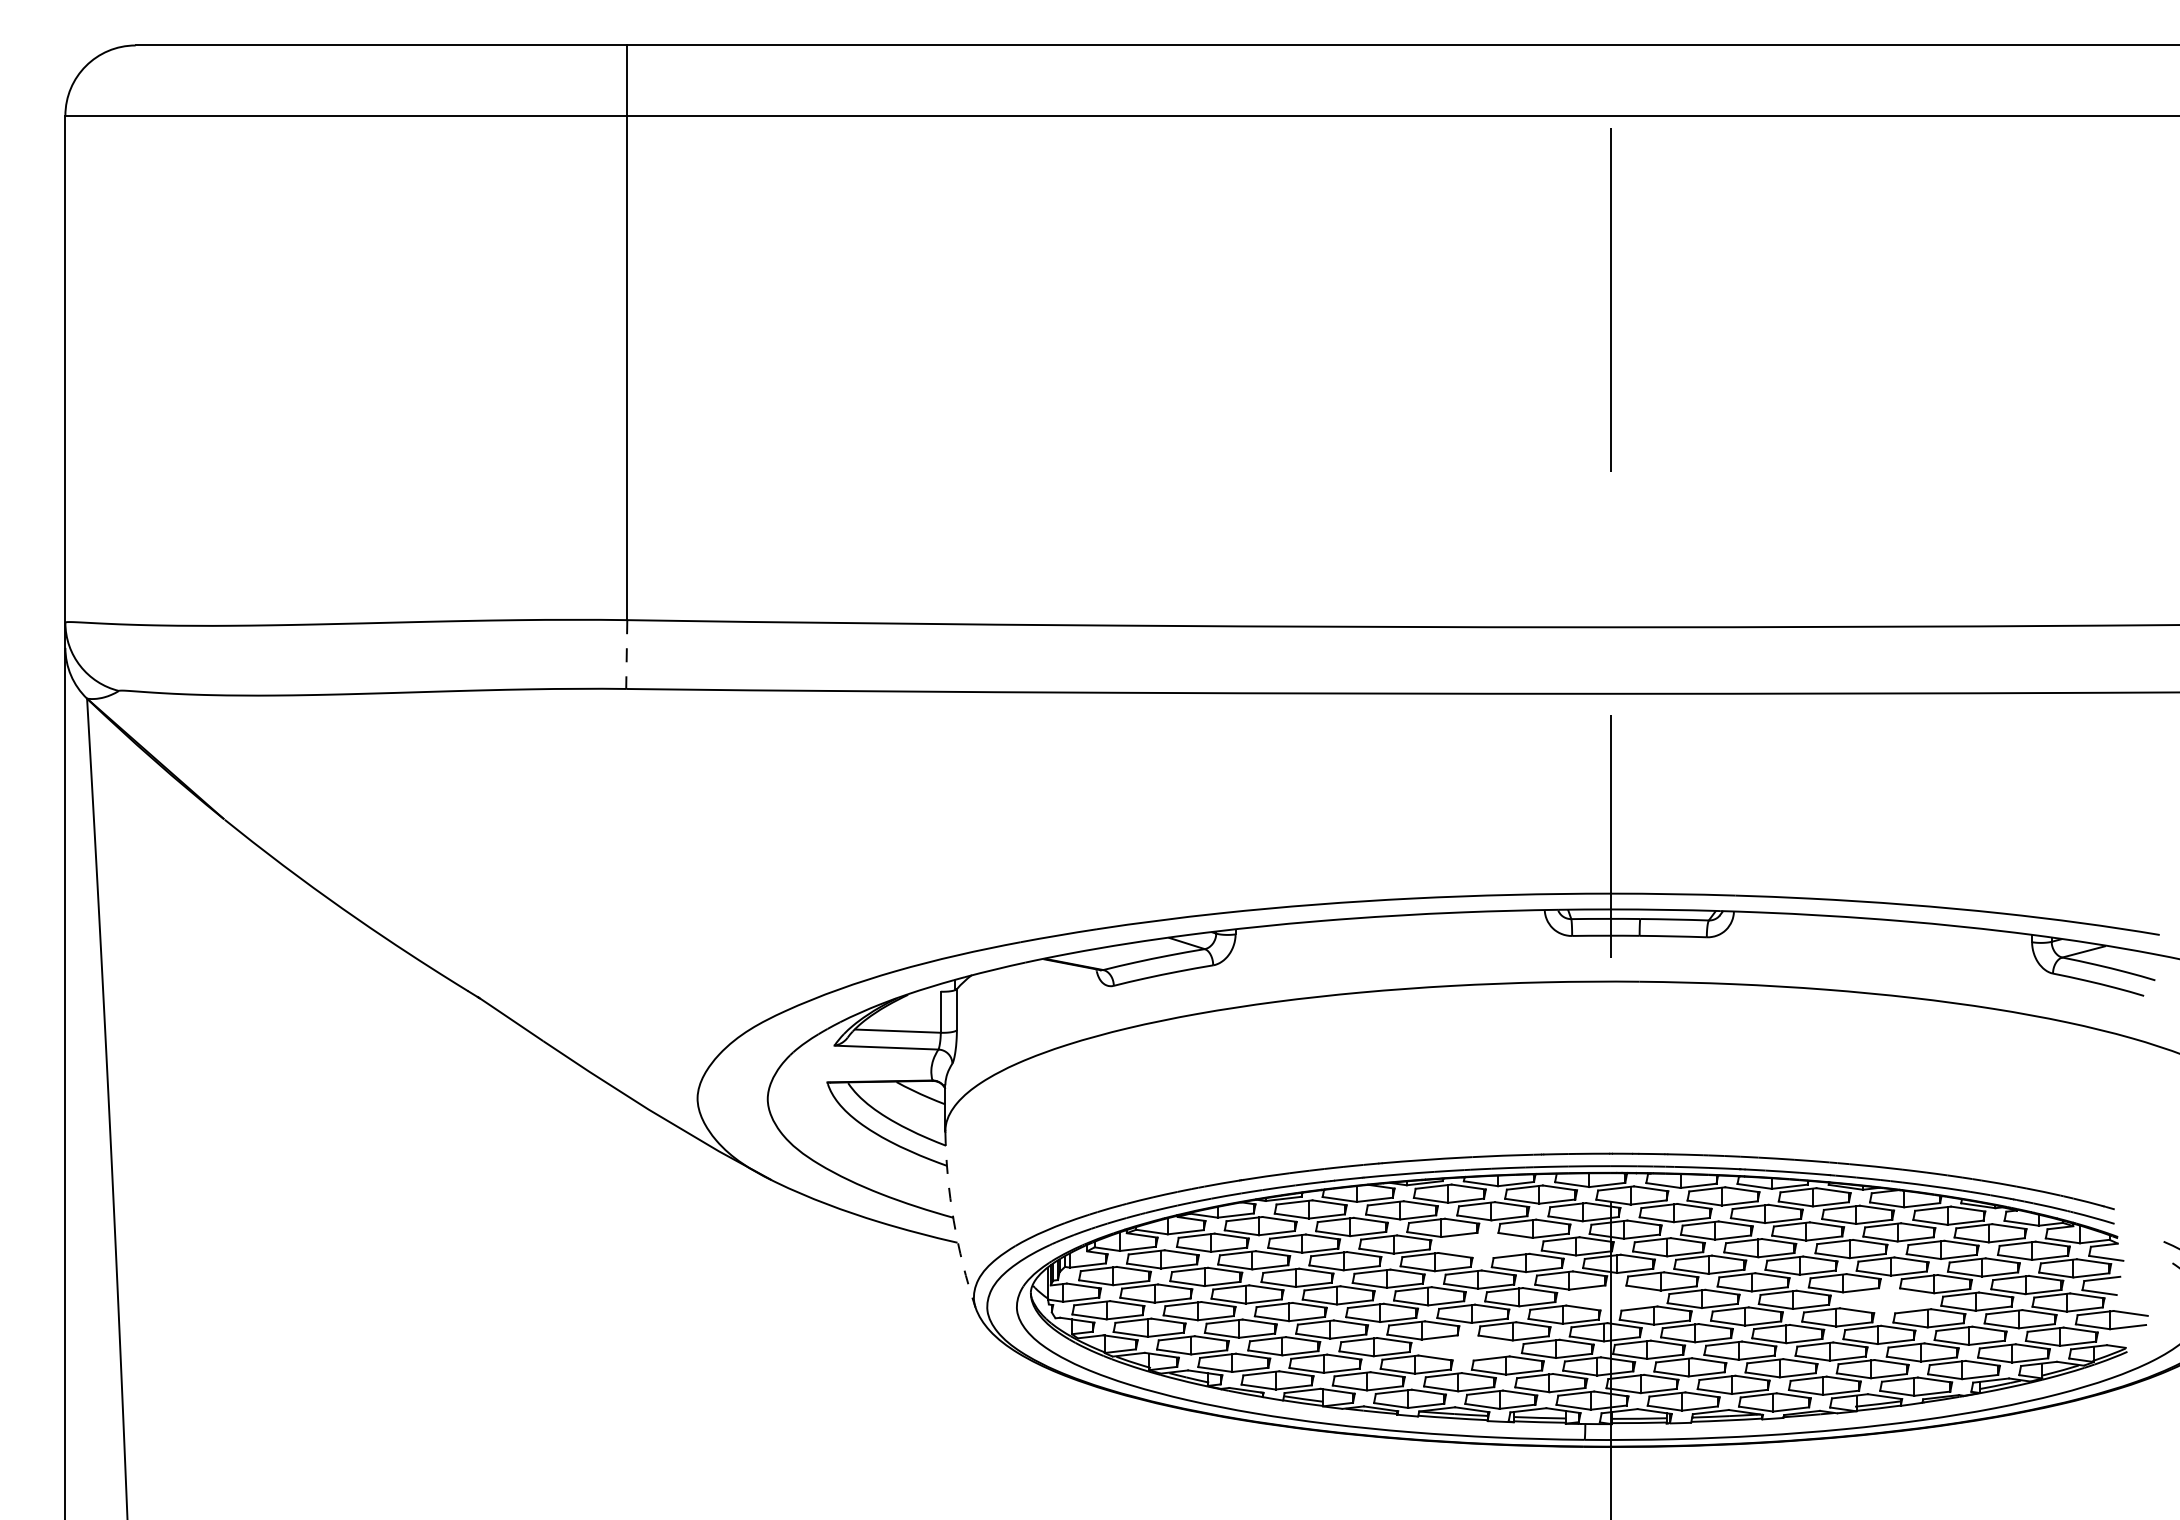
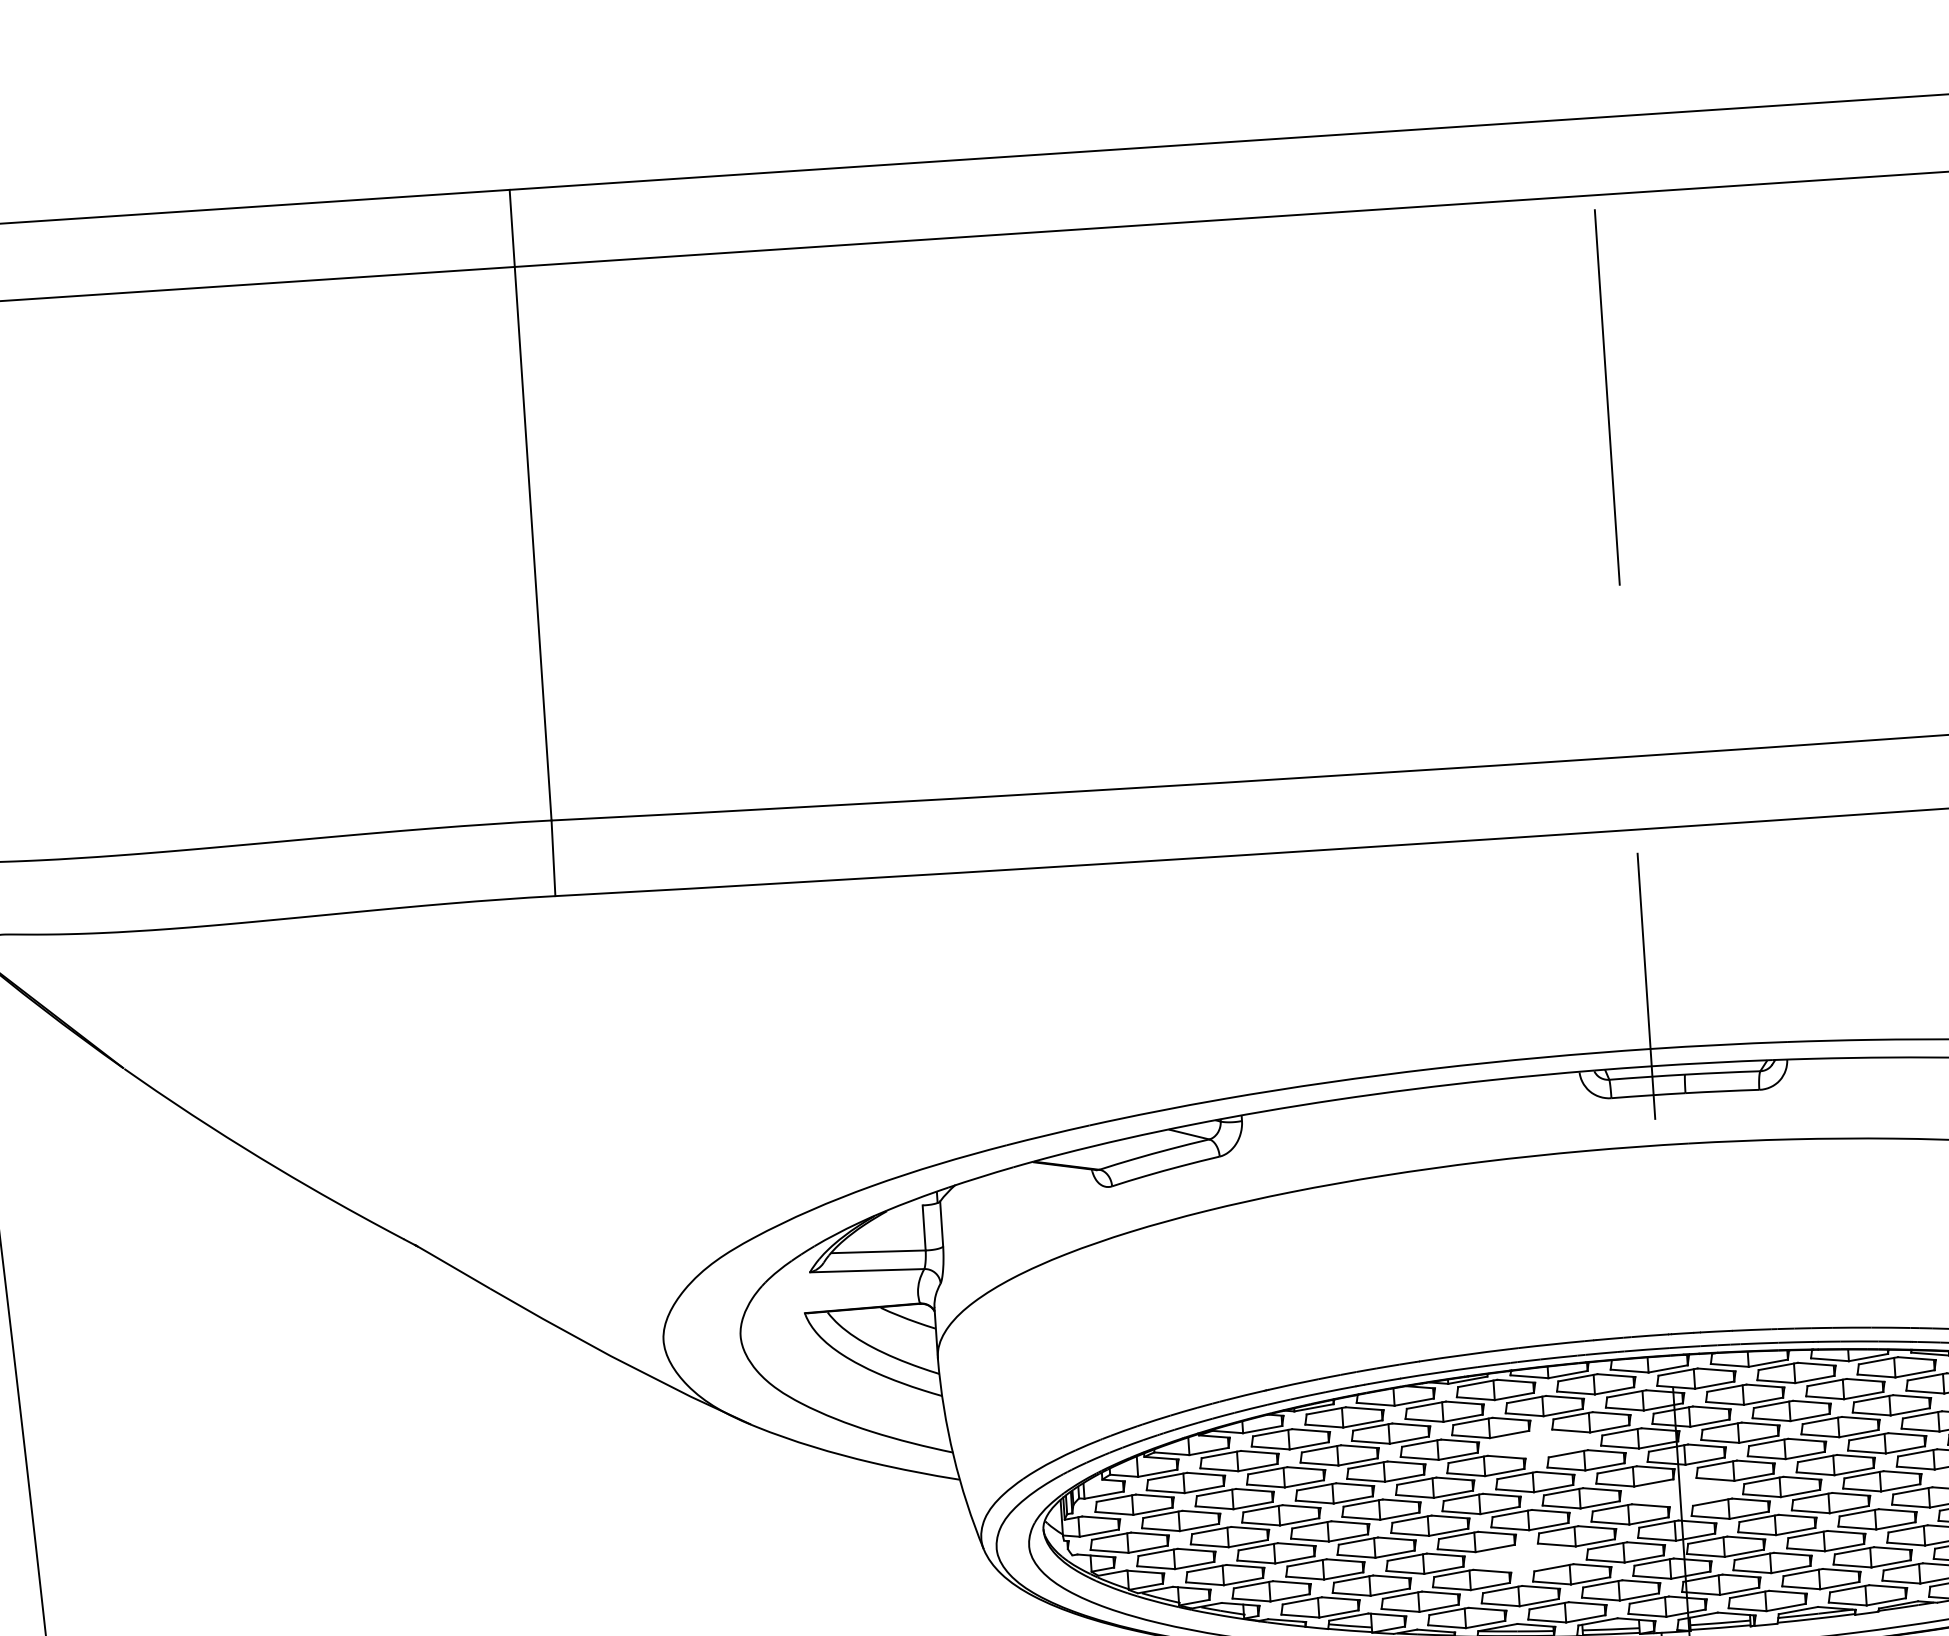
line: (626, 655) -> (553, 859), dashed -> solid
arc: (953, 1220) -> (953, 1455), dashed -> solid

